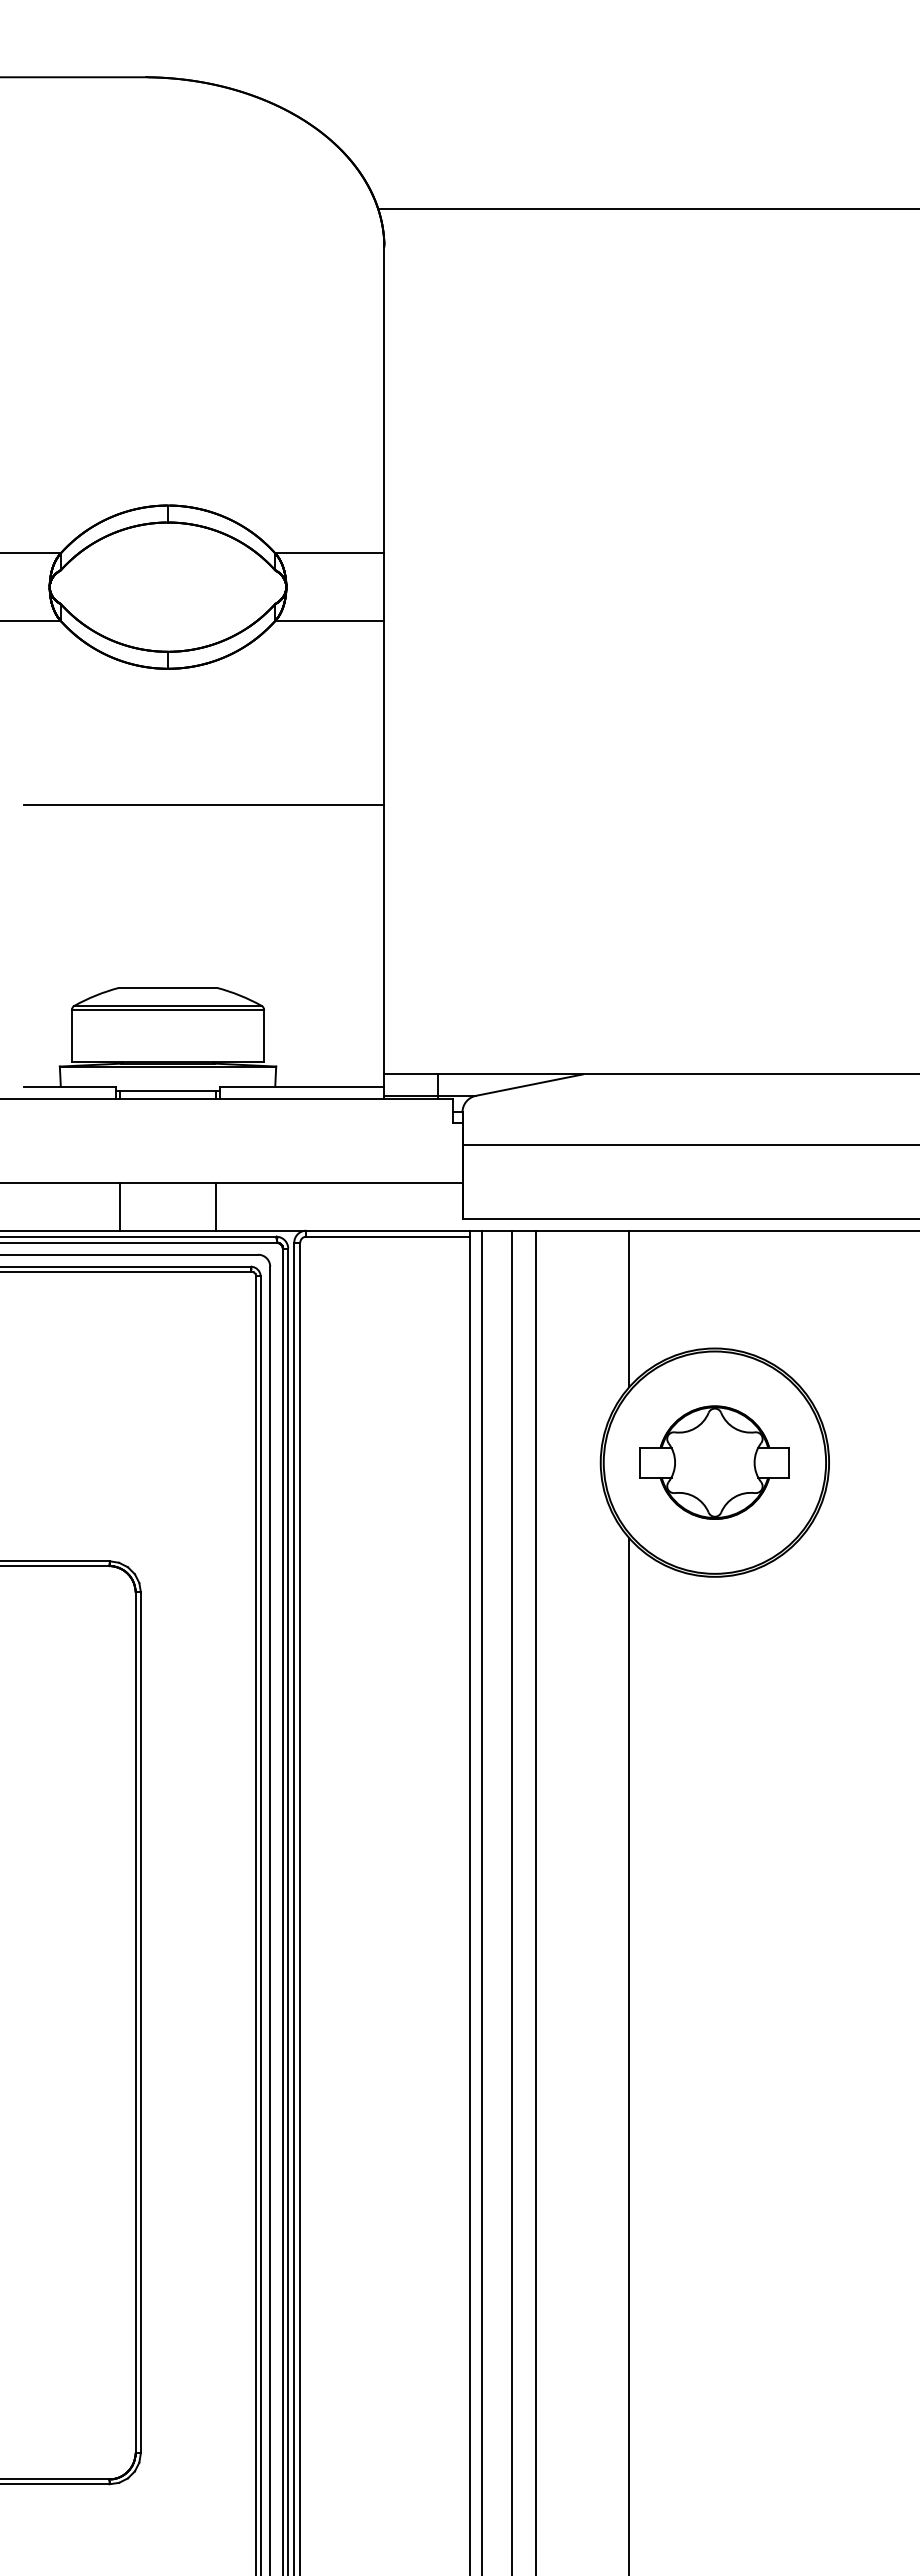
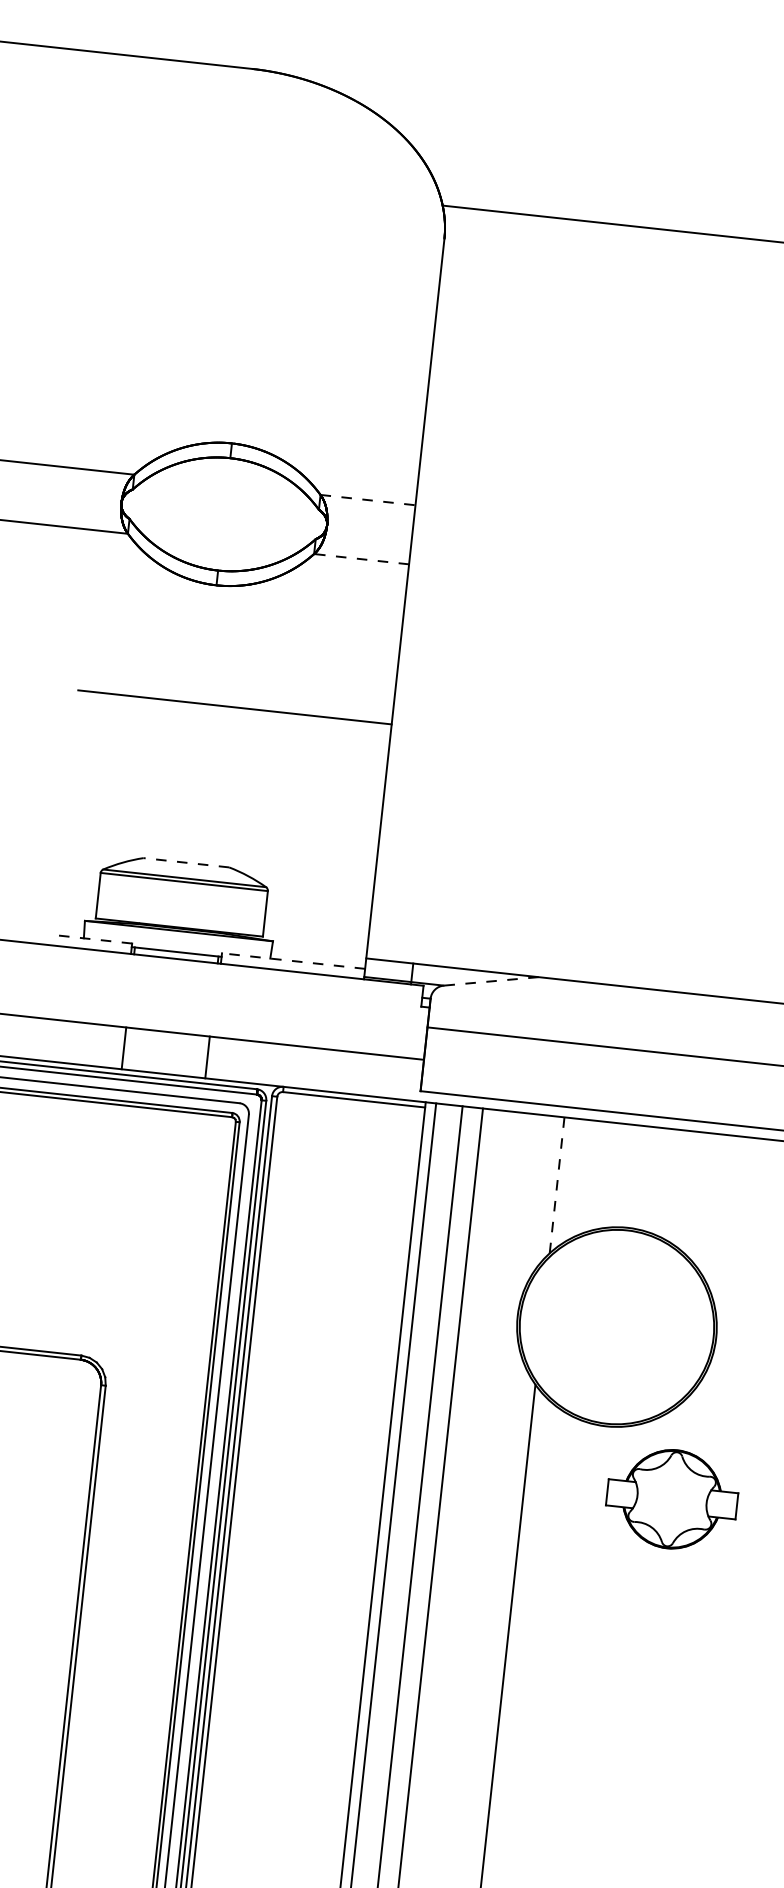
line: (329, 553) -> (367, 500), solid -> dashed
line: (329, 621) -> (361, 559), solid -> dashed
line: (167, 987) -> (185, 862), solid -> dashed
line: (528, 1085) -> (490, 981), solid -> dashed
line: (69, 1086) -> (91, 939), solid -> dashed
line: (301, 1086) -> (293, 961), solid -> dashed
line: (629, 1309) -> (557, 1185), solid -> dashed
part: (714, 1462) -> (671, 1499), moved

